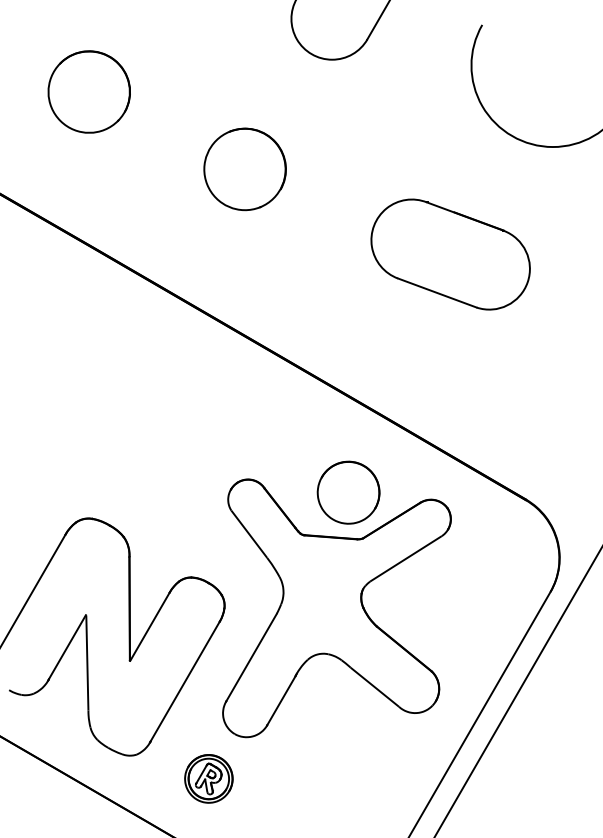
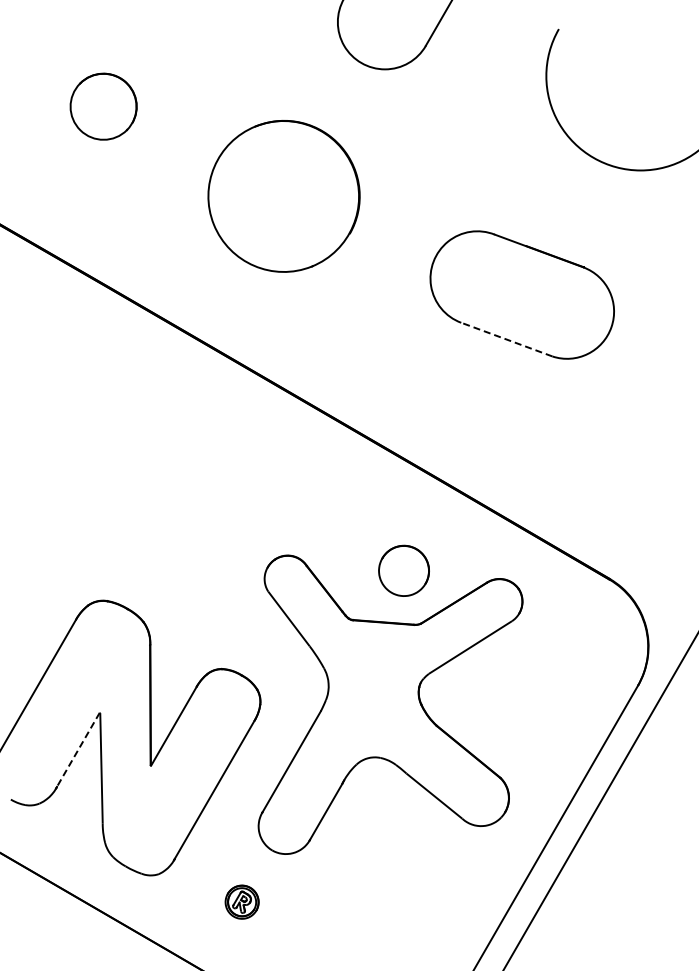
part: (89, 91) -> (103, 106), size x0.7
part: (245, 169) -> (284, 196), size x1.6
line: (437, 292) -> (506, 339), solid -> dashed
part: (348, 492) -> (403, 570), size x0.7
line: (67, 647) -> (78, 750), solid -> dashed
part: (208, 778) -> (241, 901), size x0.6

